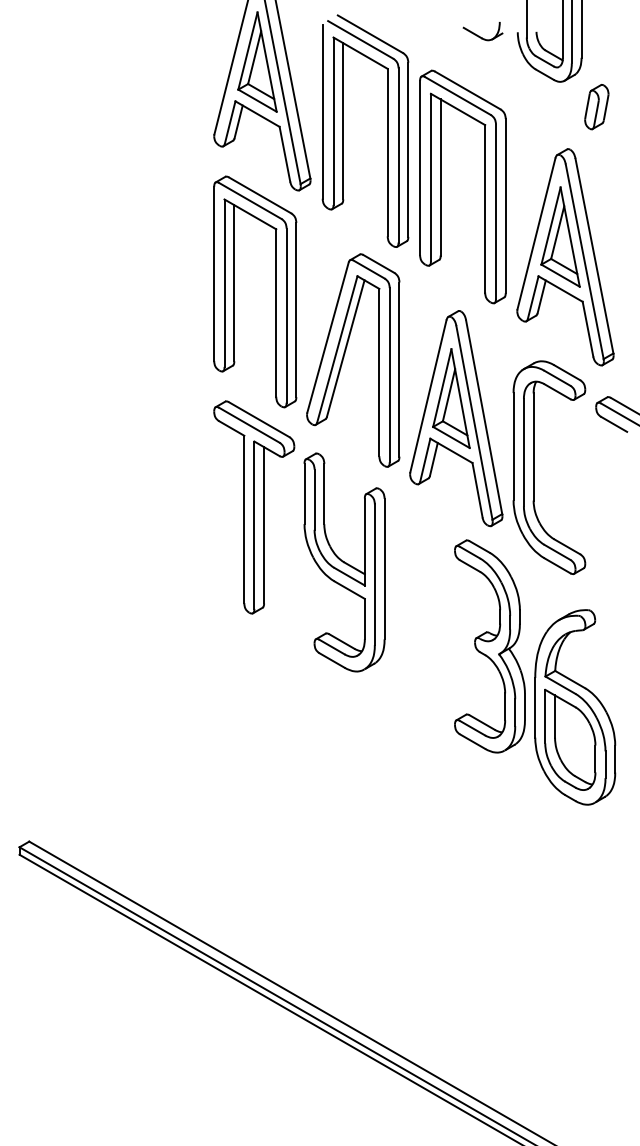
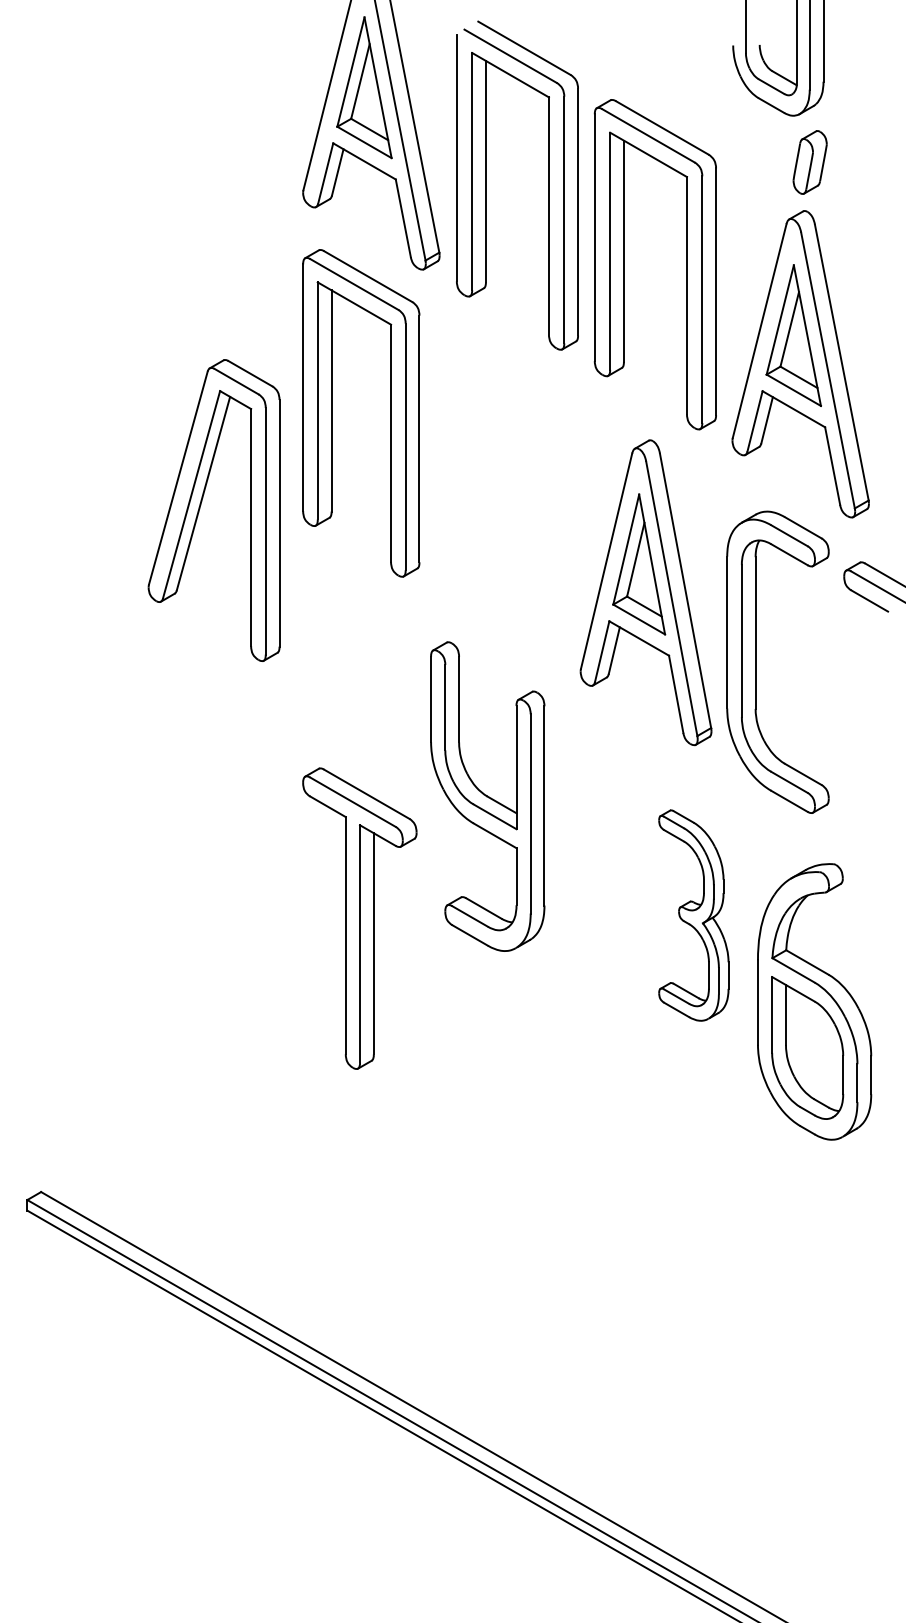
part: (479, 35) -> (678, 50), removed
part: (596, 107) -> (809, 162), moved
part: (344, 356) -> (201, 505), moved
part: (253, 507) -> (359, 918), moved
part: (489, 646) -> (693, 915), size x0.7

